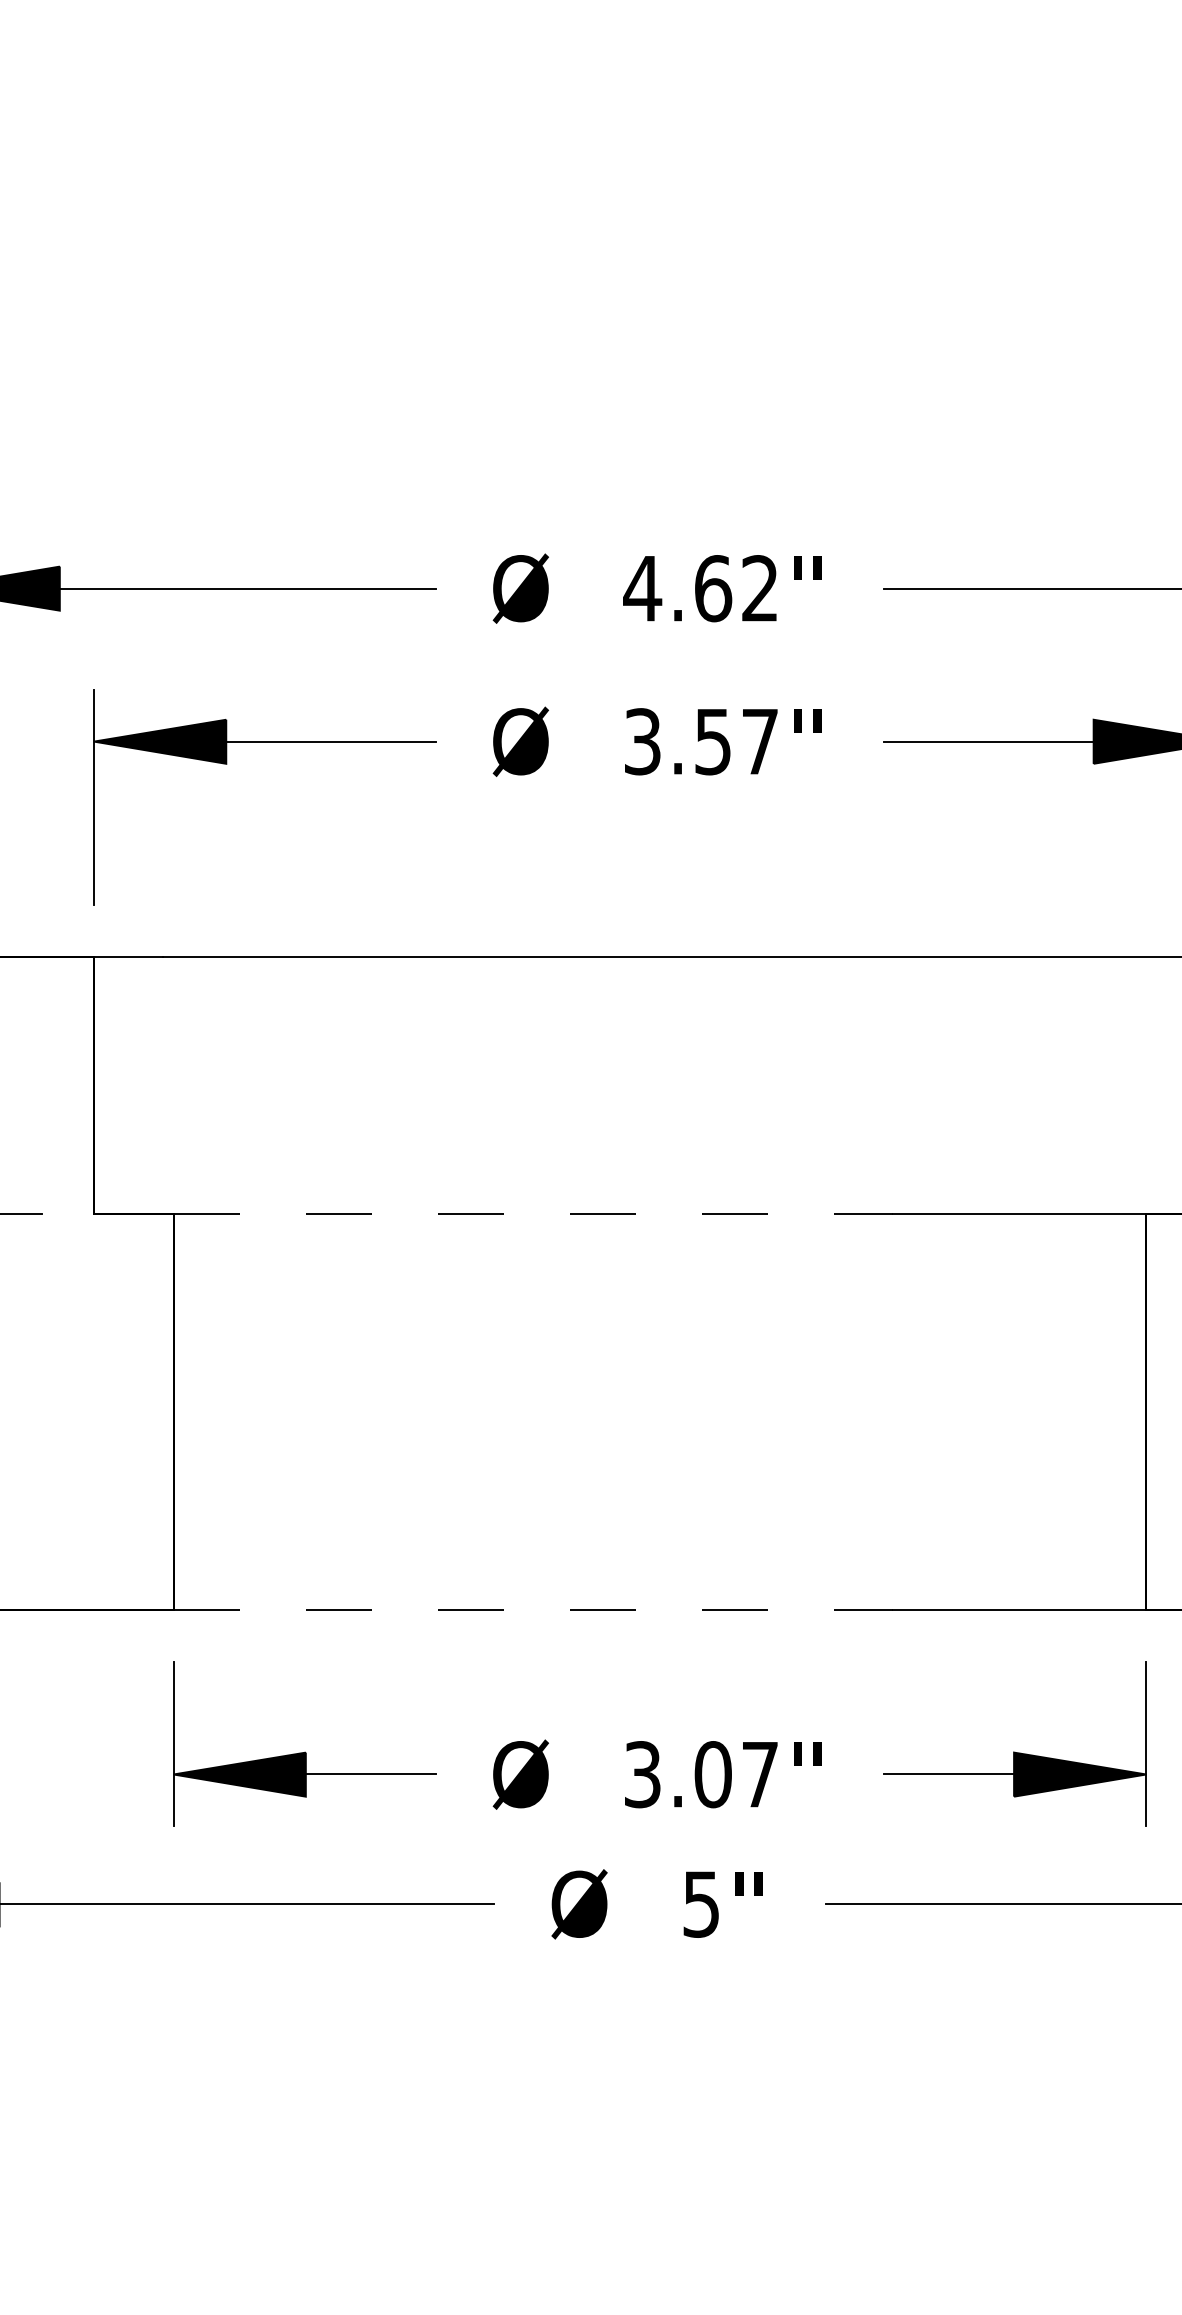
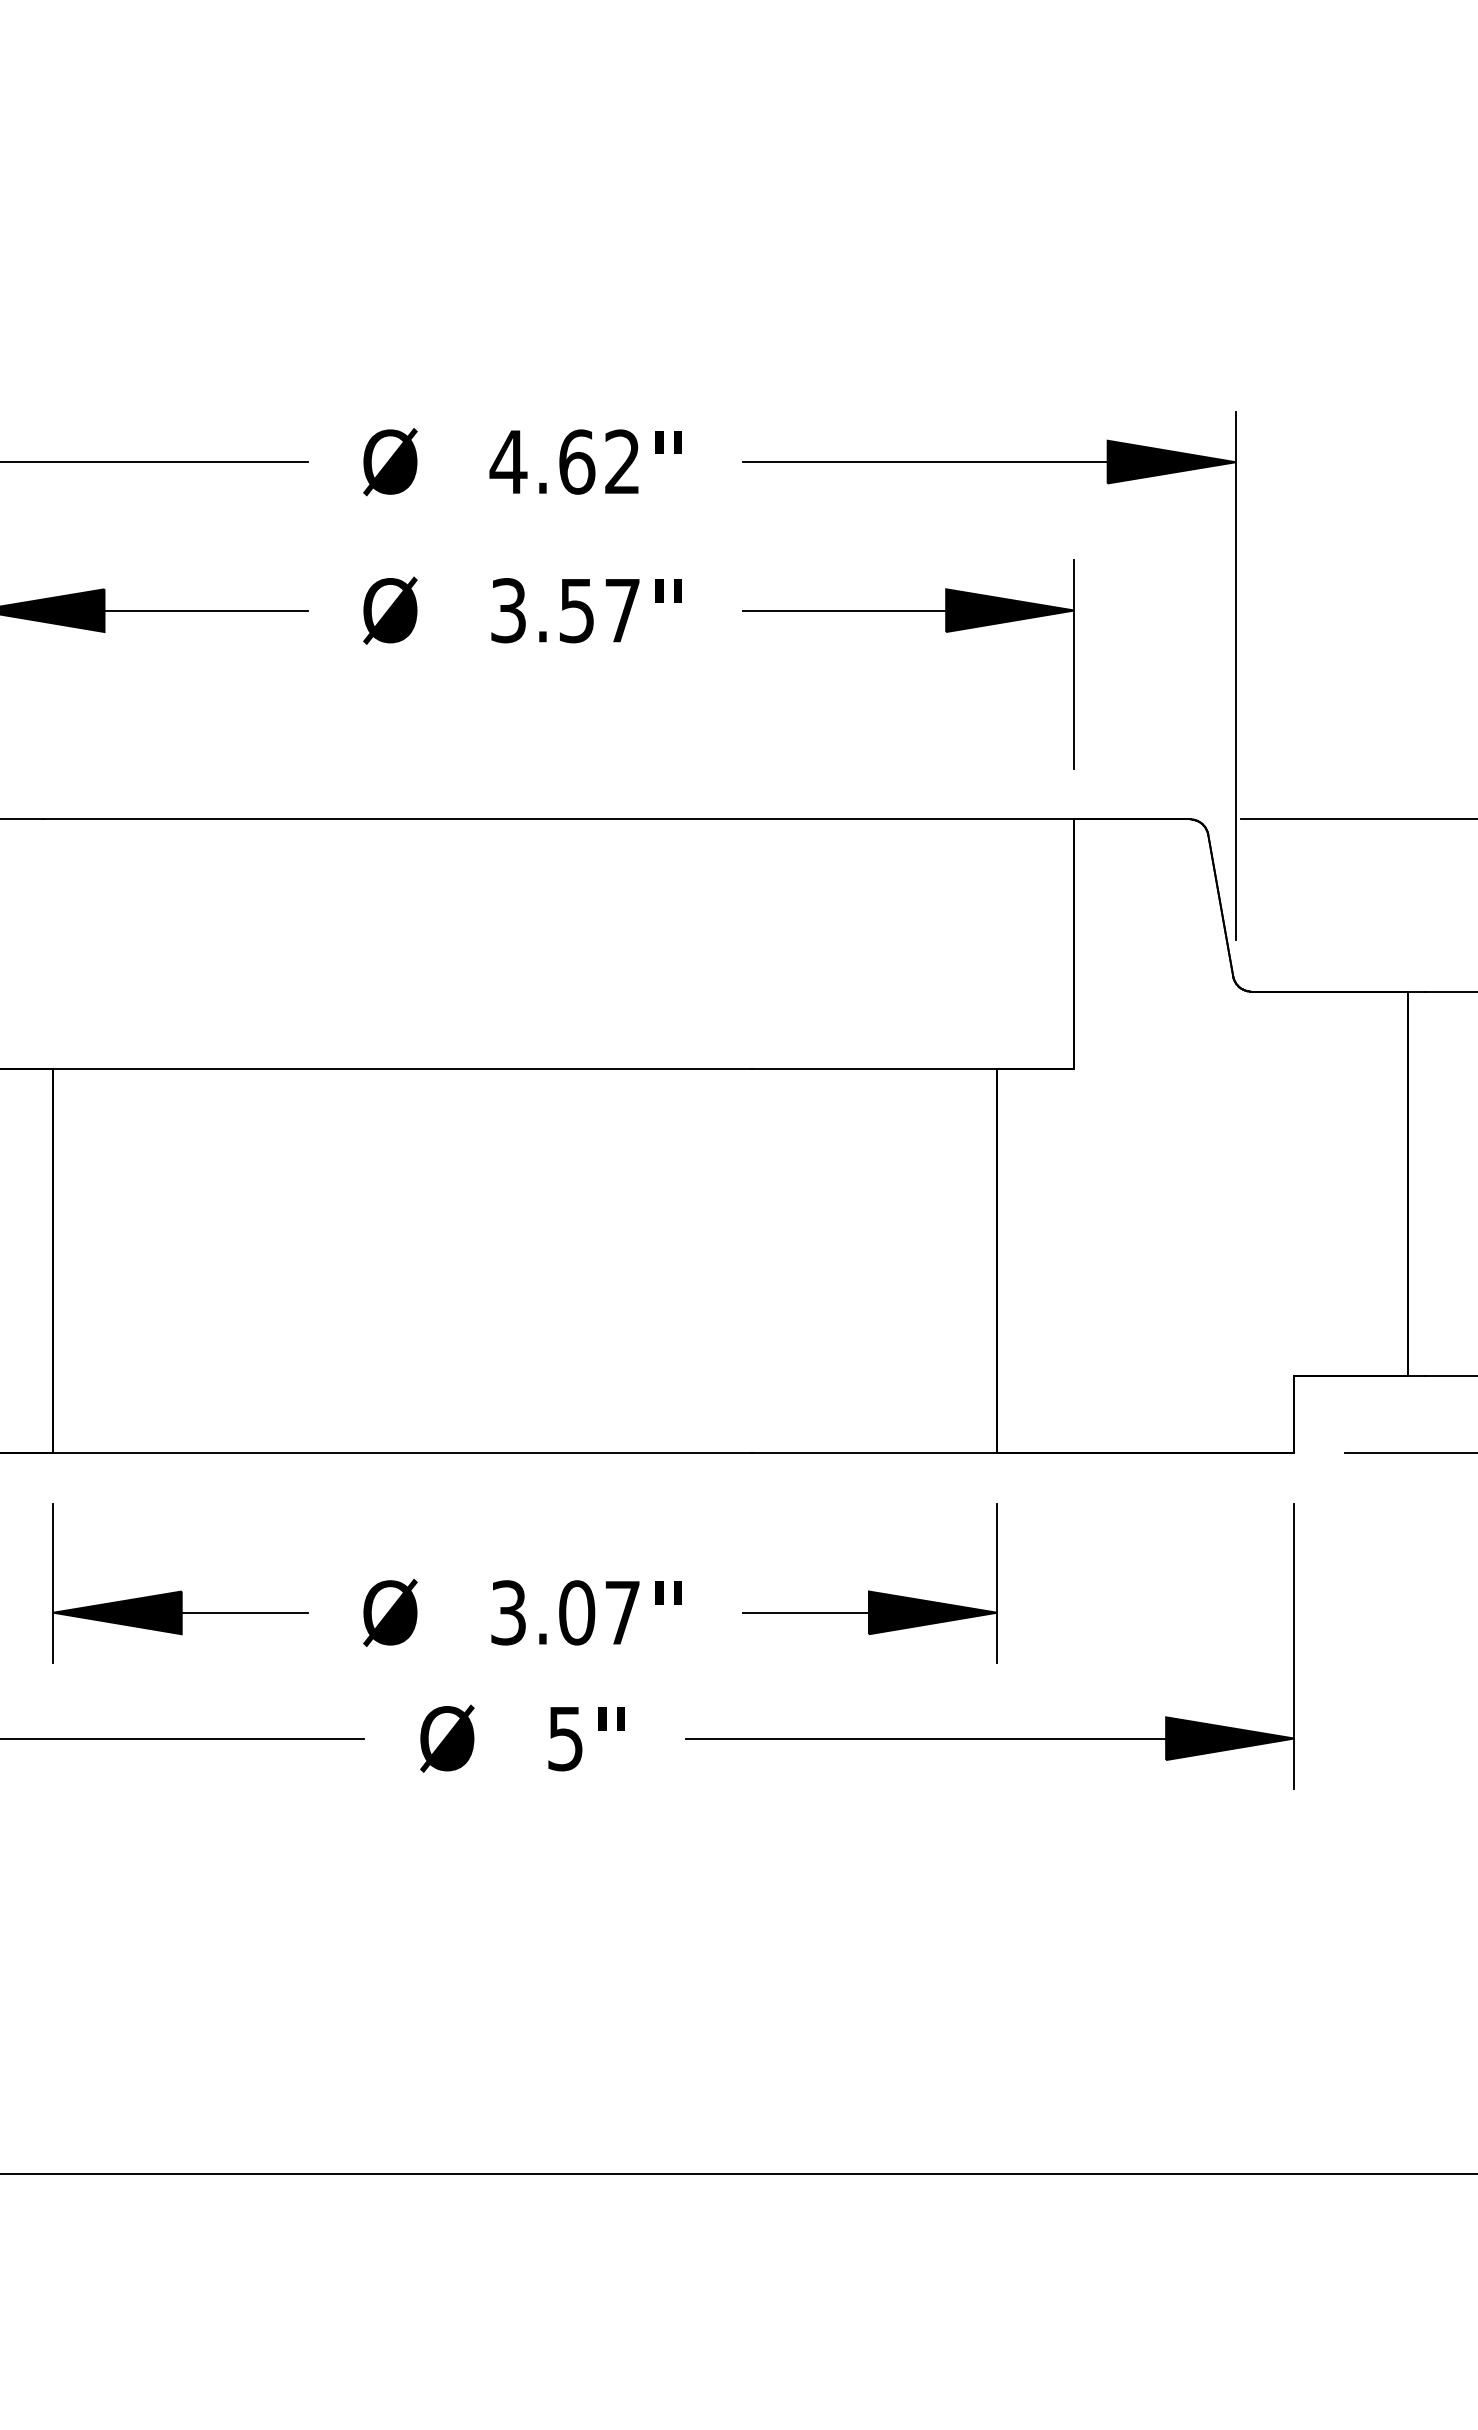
line: (534, 1213) -> (403, 1068), dashed -> solid
line: (534, 1610) -> (403, 1453), dashed -> solid

